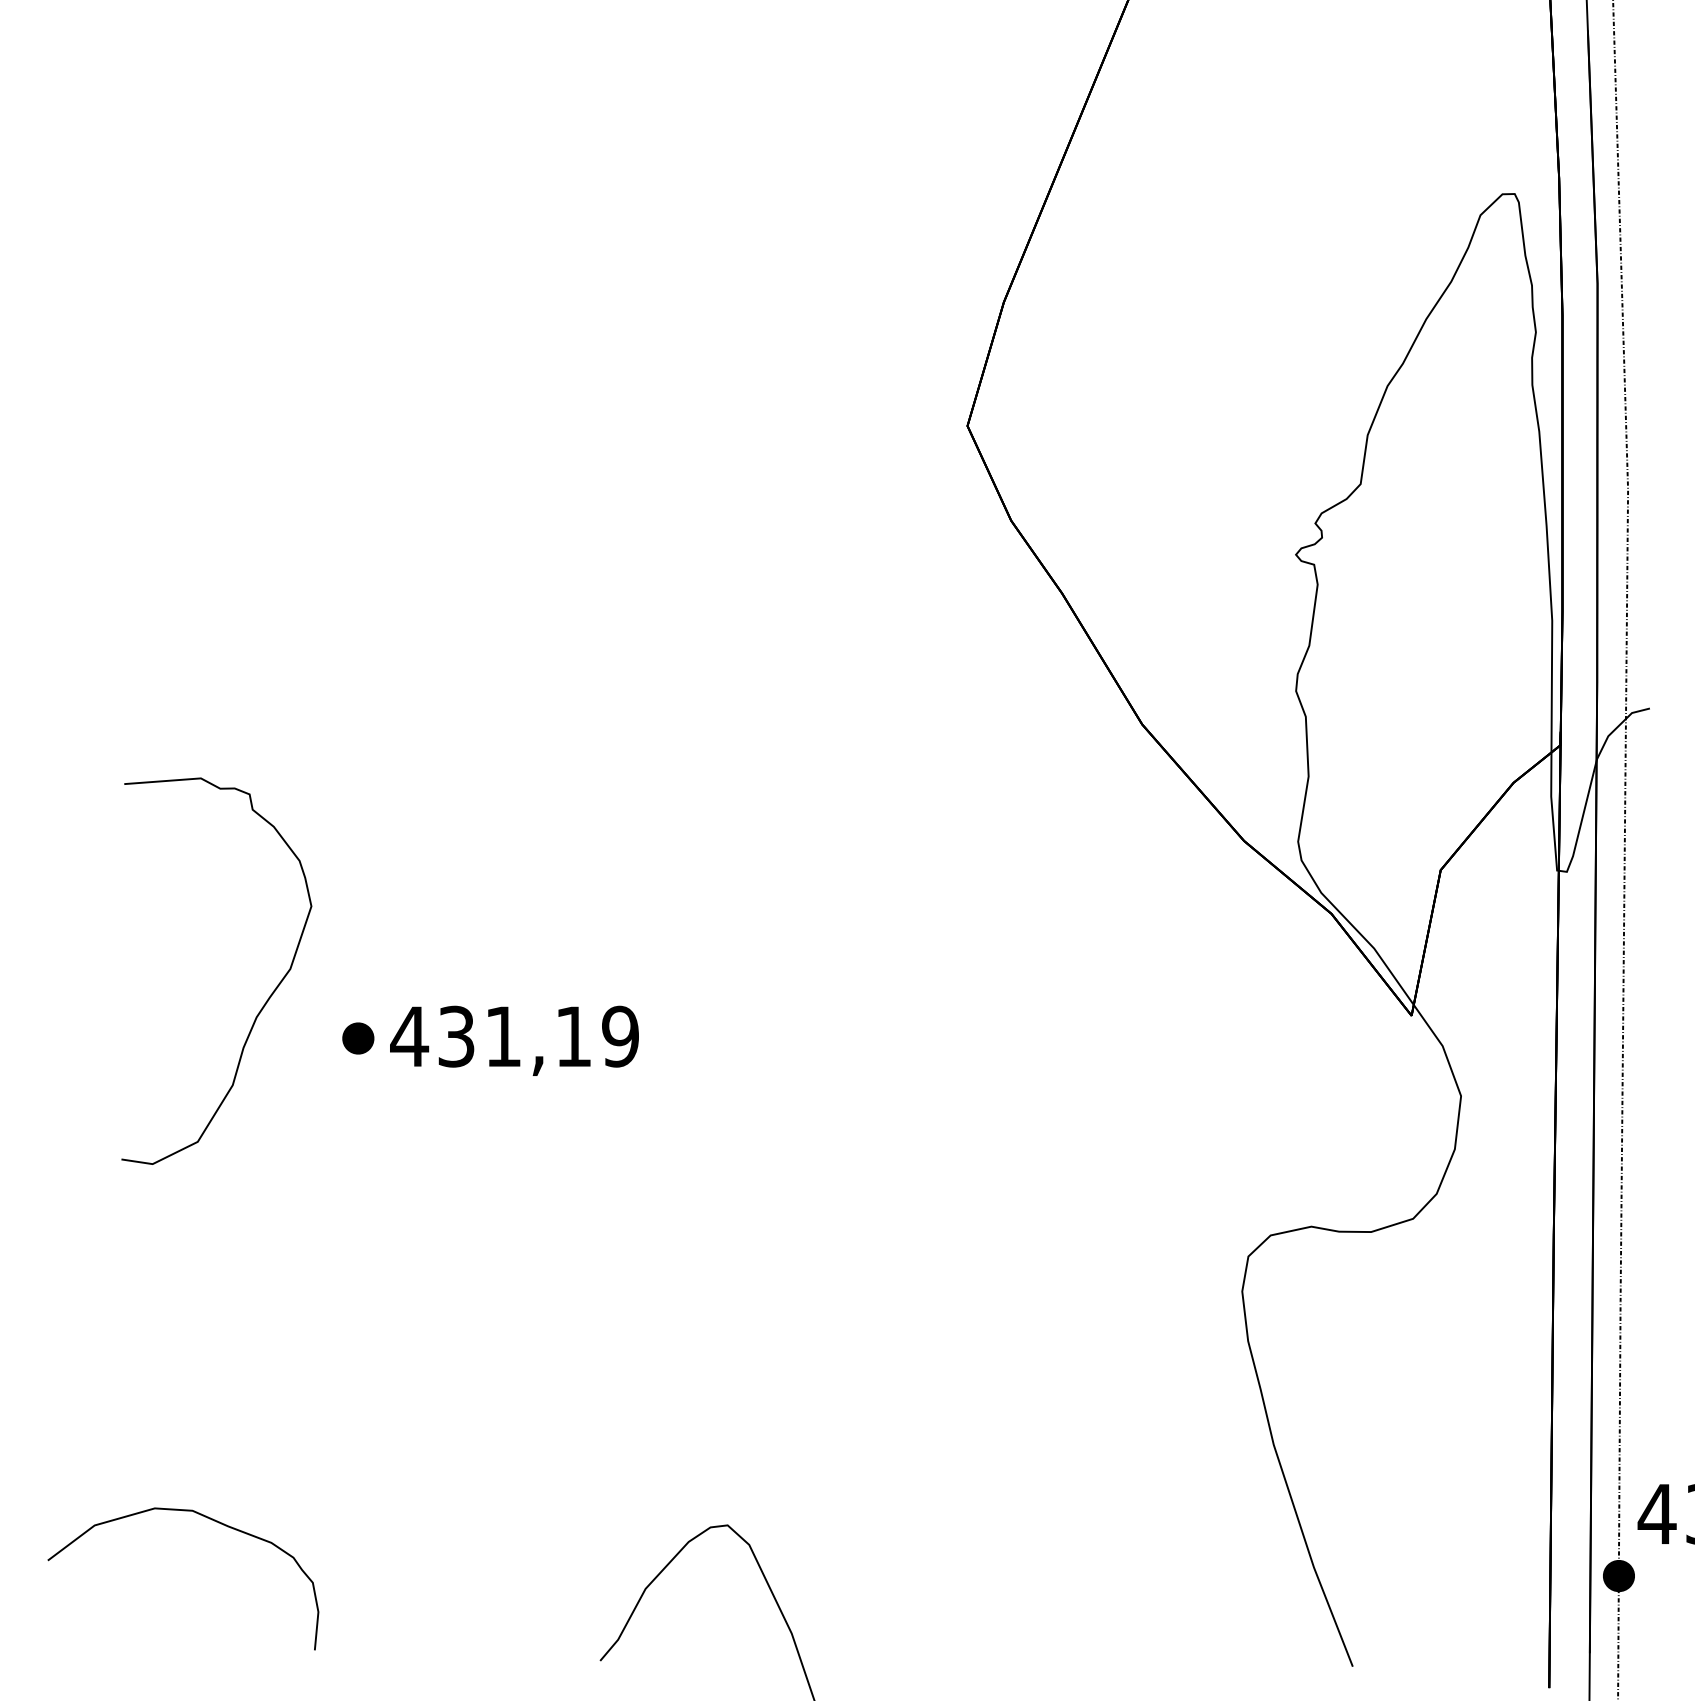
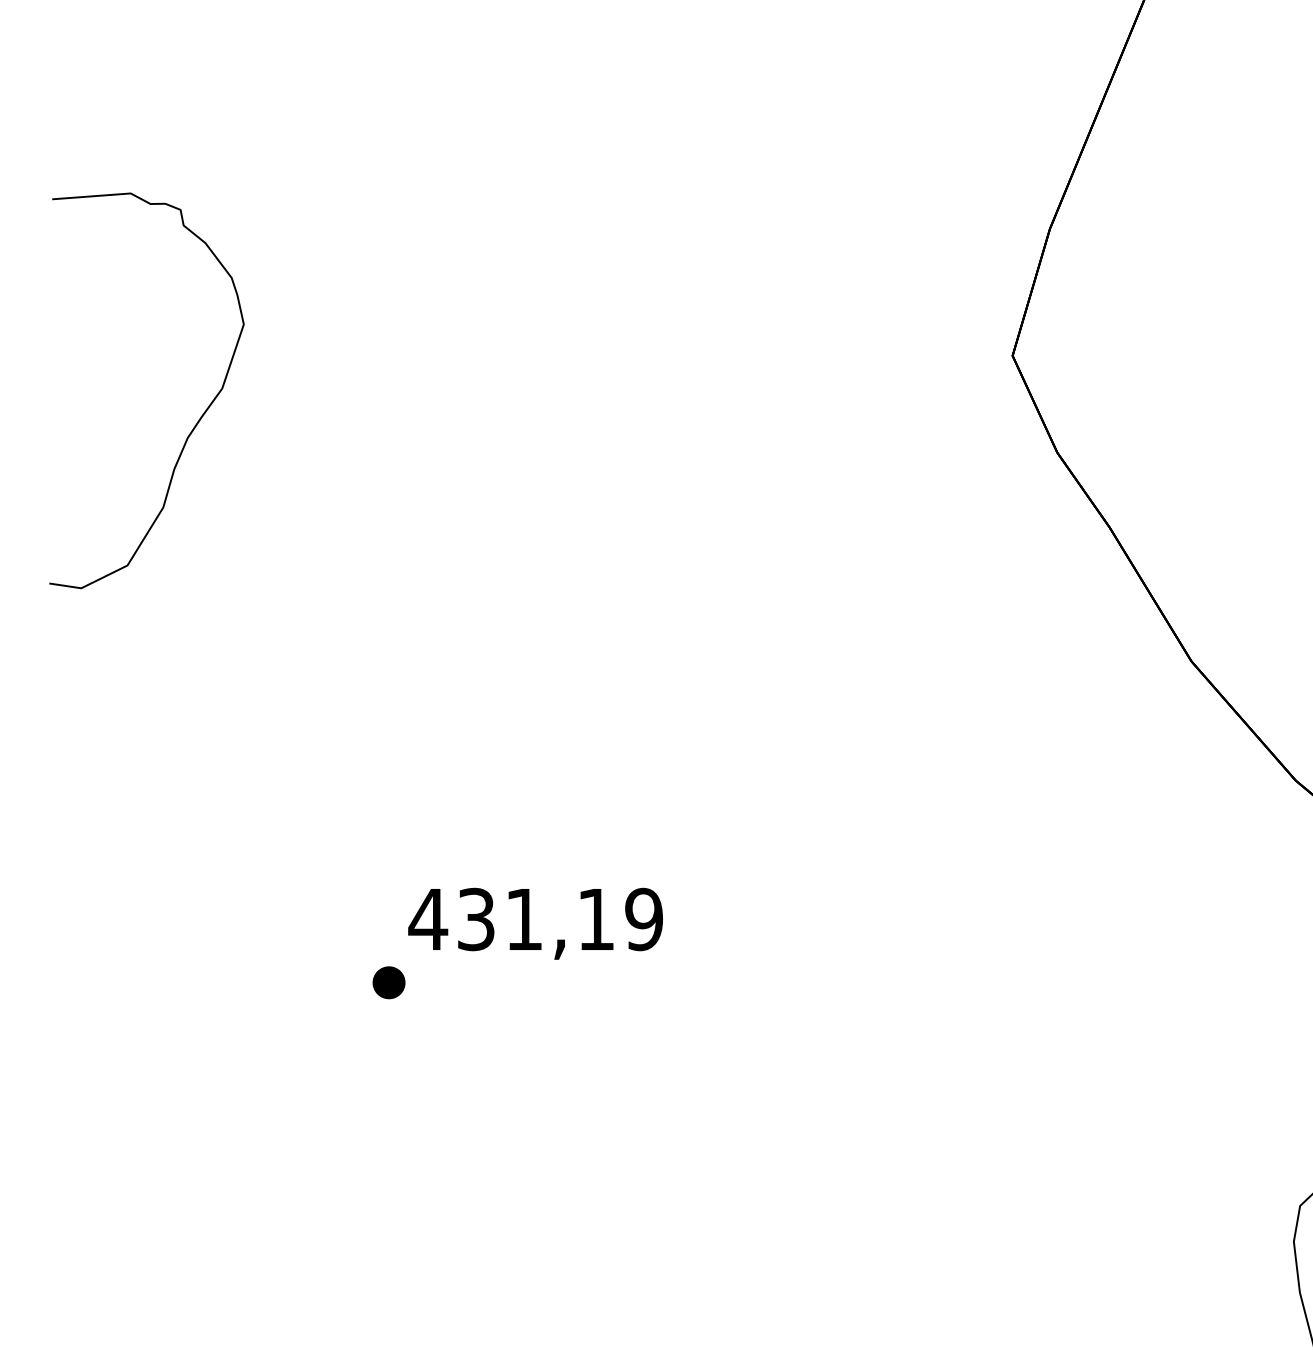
curve: (264, 1003) -> (195, 423), moved
text: (514, 1040) -> (535, 923), moved

